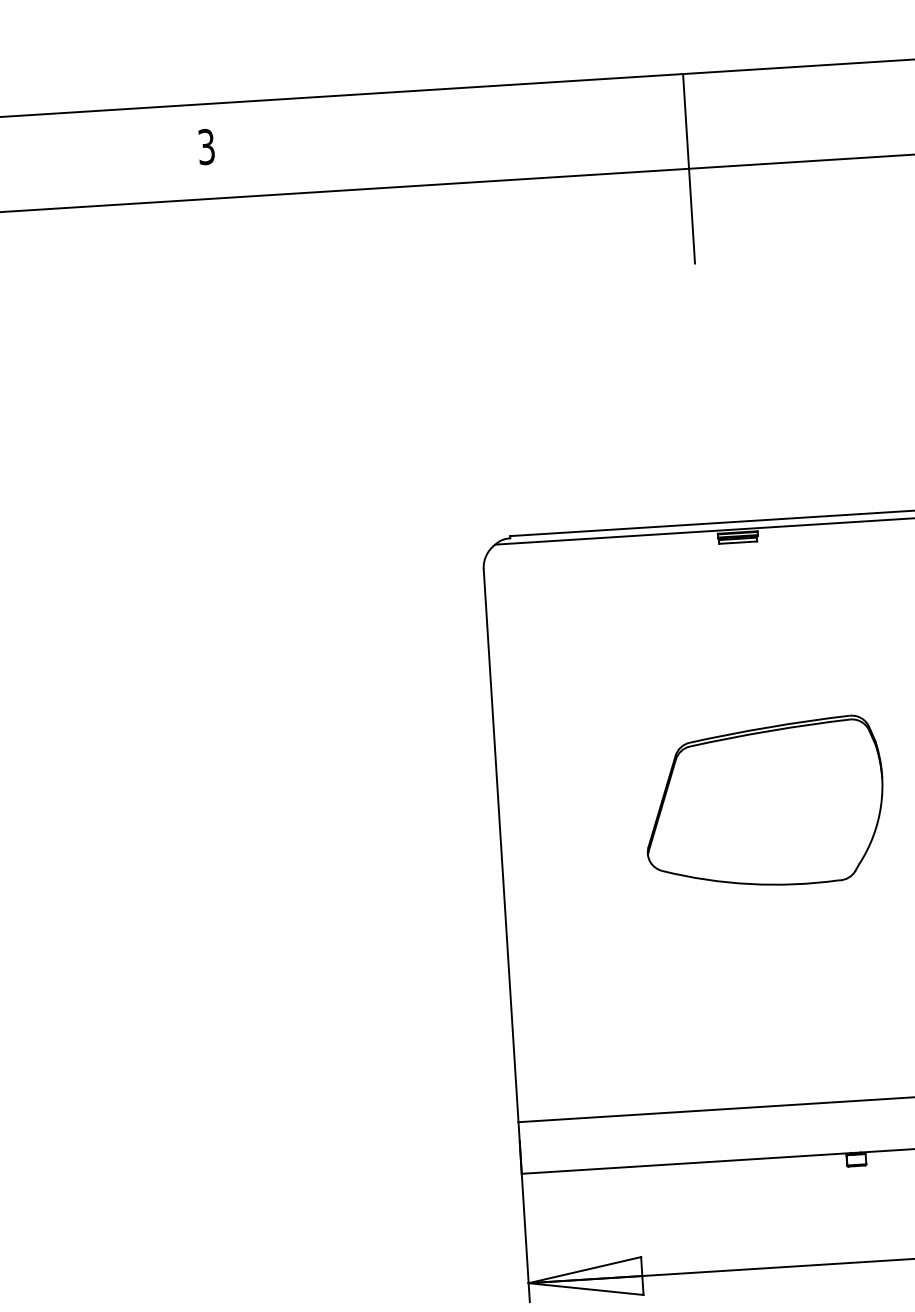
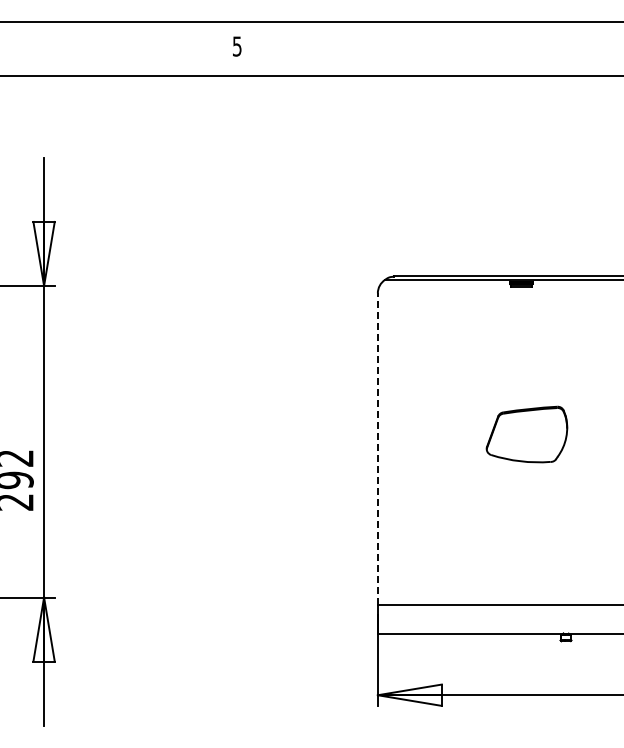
text: (206, 145) -> (237, 45), 3 -> 5
line: (689, 168) -> (507, 75), removed
part: (763, 803) -> (526, 434), size x0.6
line: (500, 845) -> (377, 448), solid -> dashed

